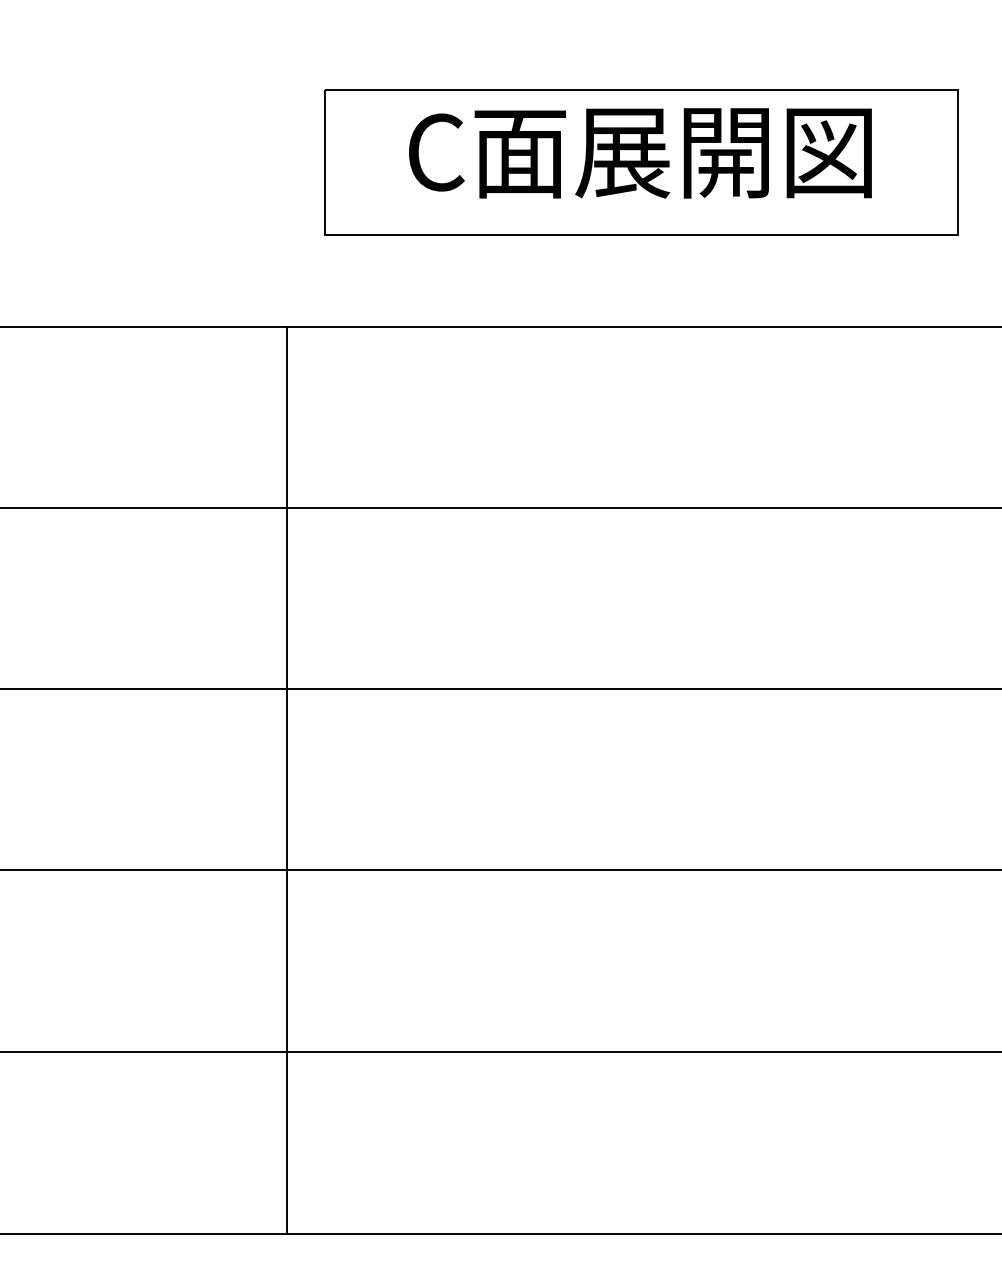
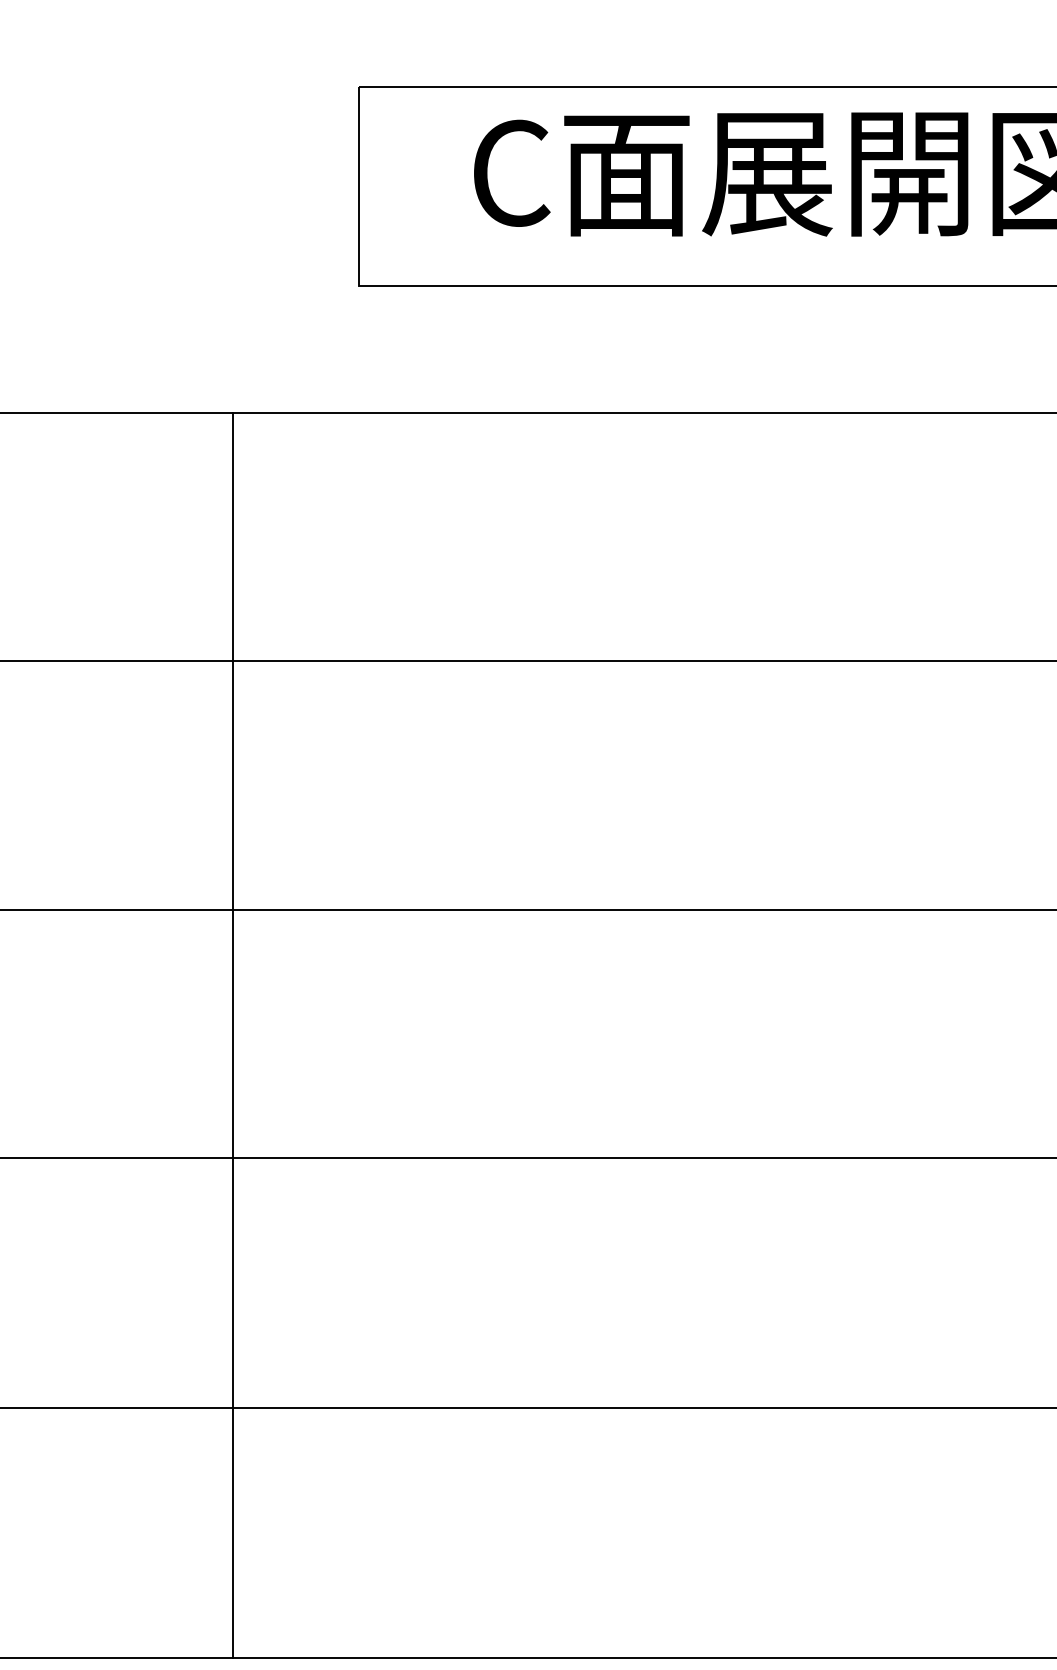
line: (287, 780) -> (233, 1035), moved

